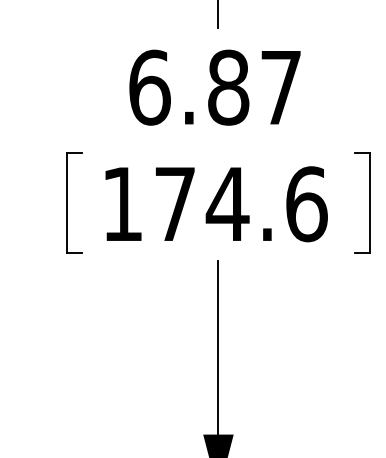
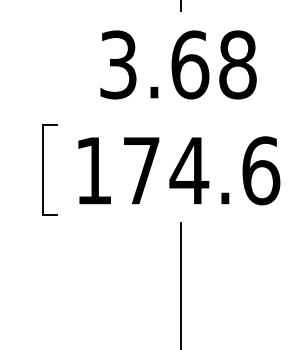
text: (215, 87) -> (178, 64), 6.87 -> 3.68

